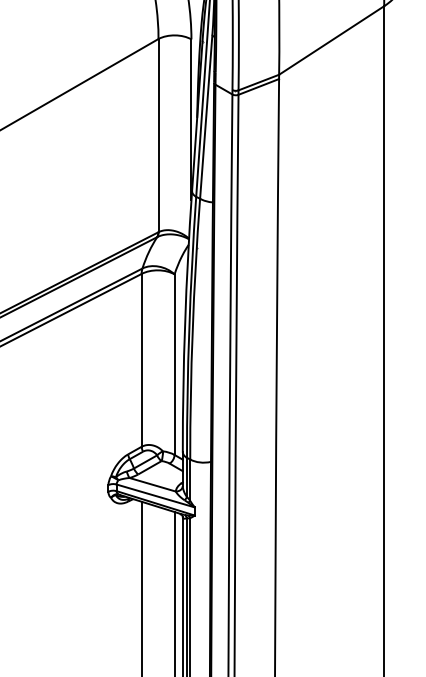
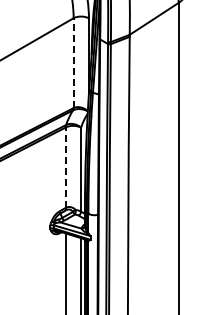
line: (158, 136) -> (73, 63), solid -> dashed
line: (140, 360) -> (65, 167), solid -> dashed

